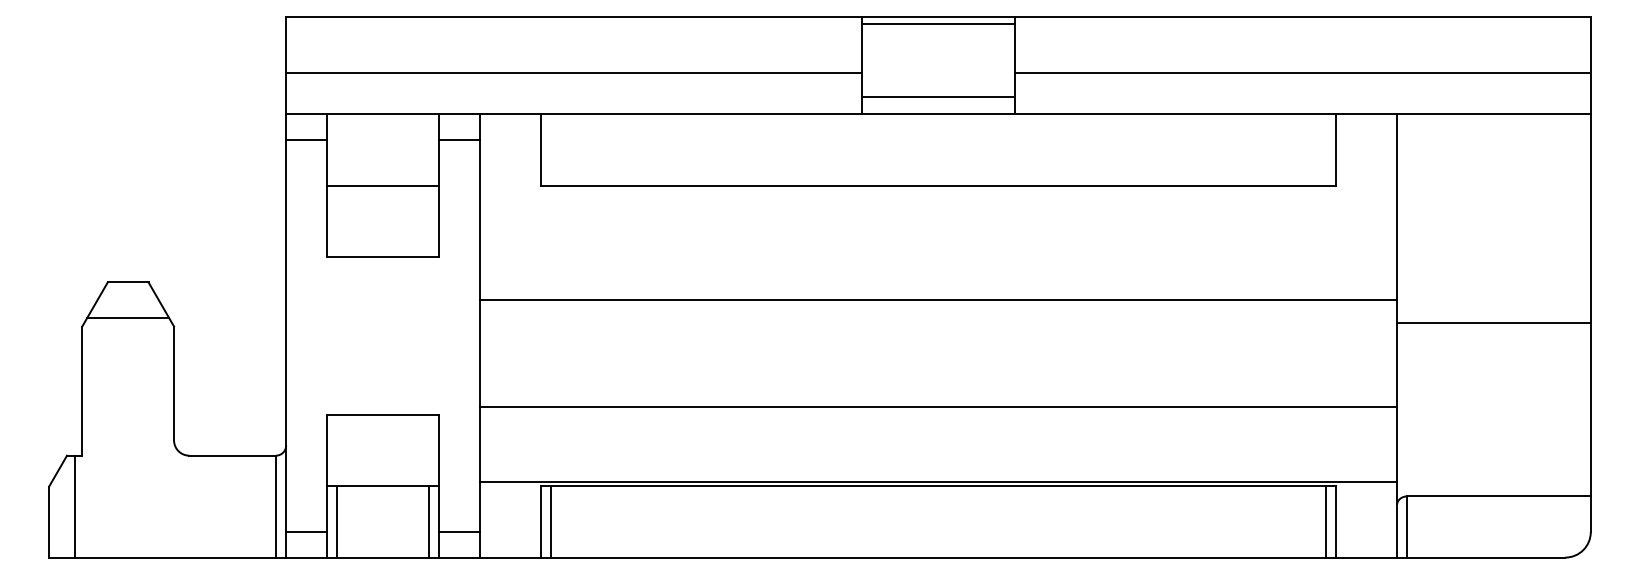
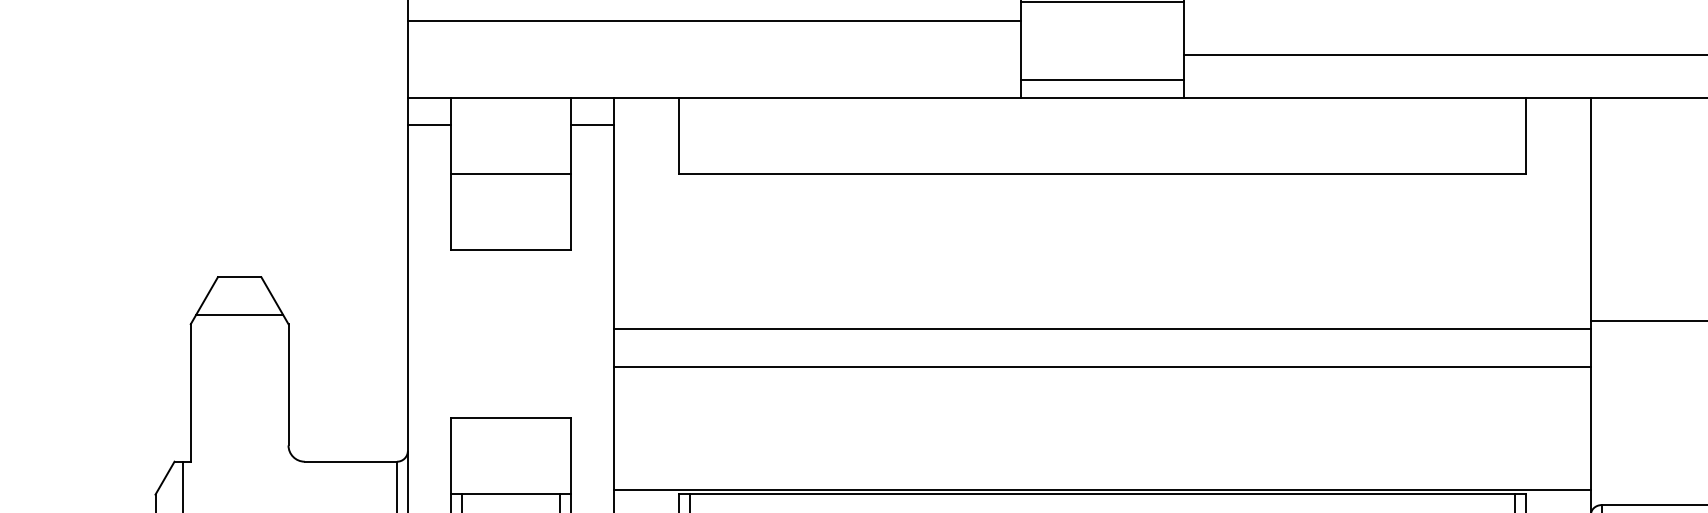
line: (574, 73) -> (714, 20), moved
line: (938, 300) -> (1102, 329), moved
line: (938, 407) -> (1102, 367), moved

